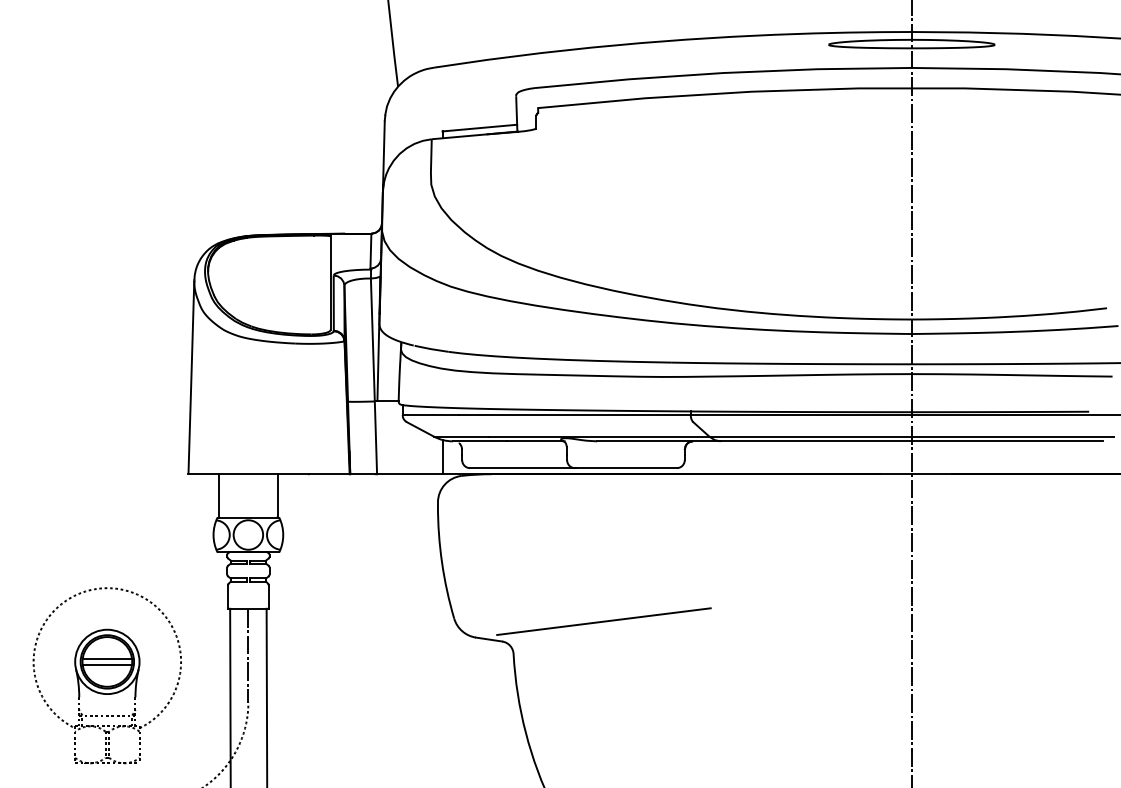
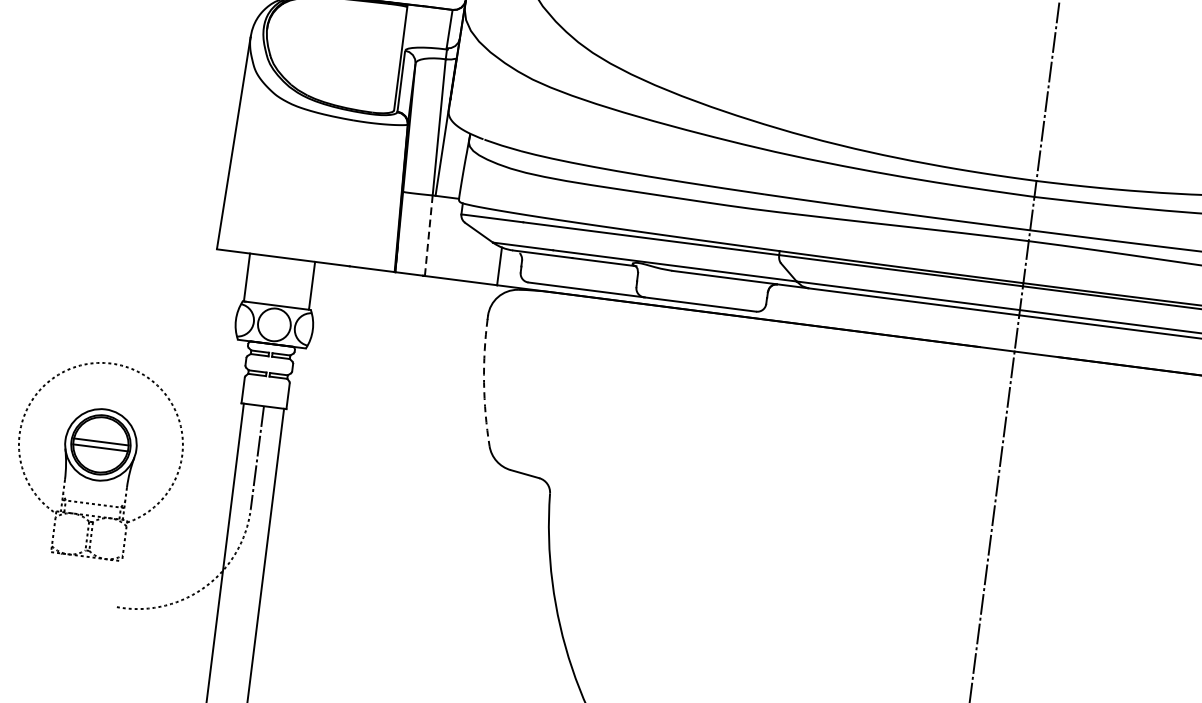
line: (375, 437) -> (428, 235), solid -> dashed
arc: (442, 562) -> (484, 382), solid -> dashed
line: (603, 621) -> (653, 470), removed

